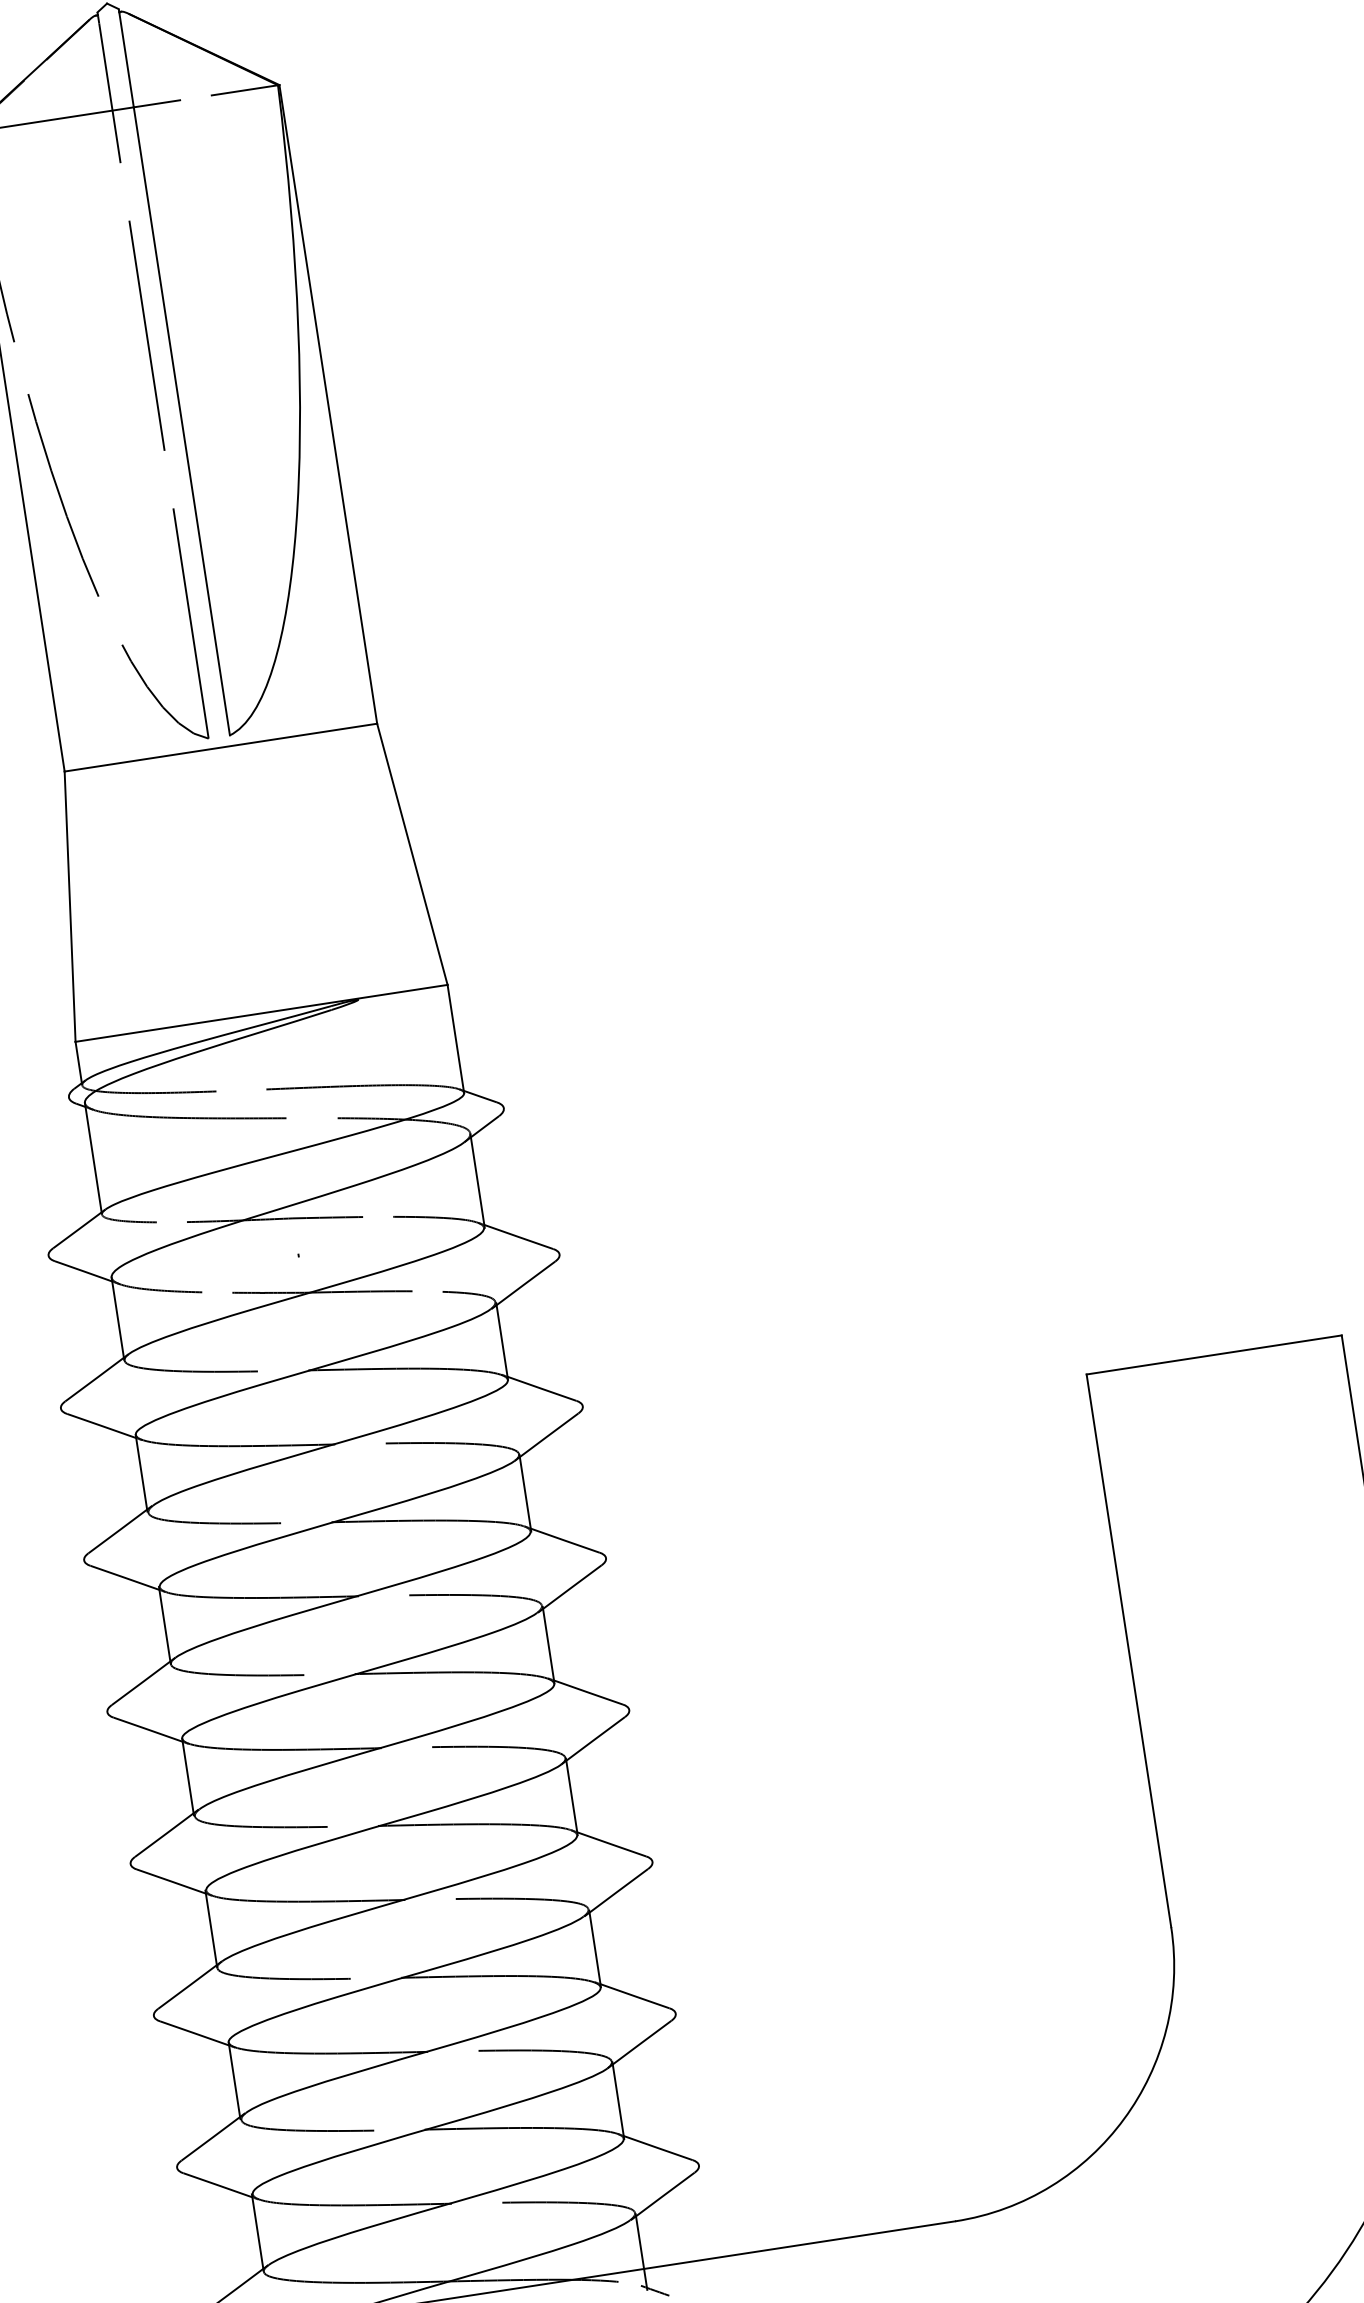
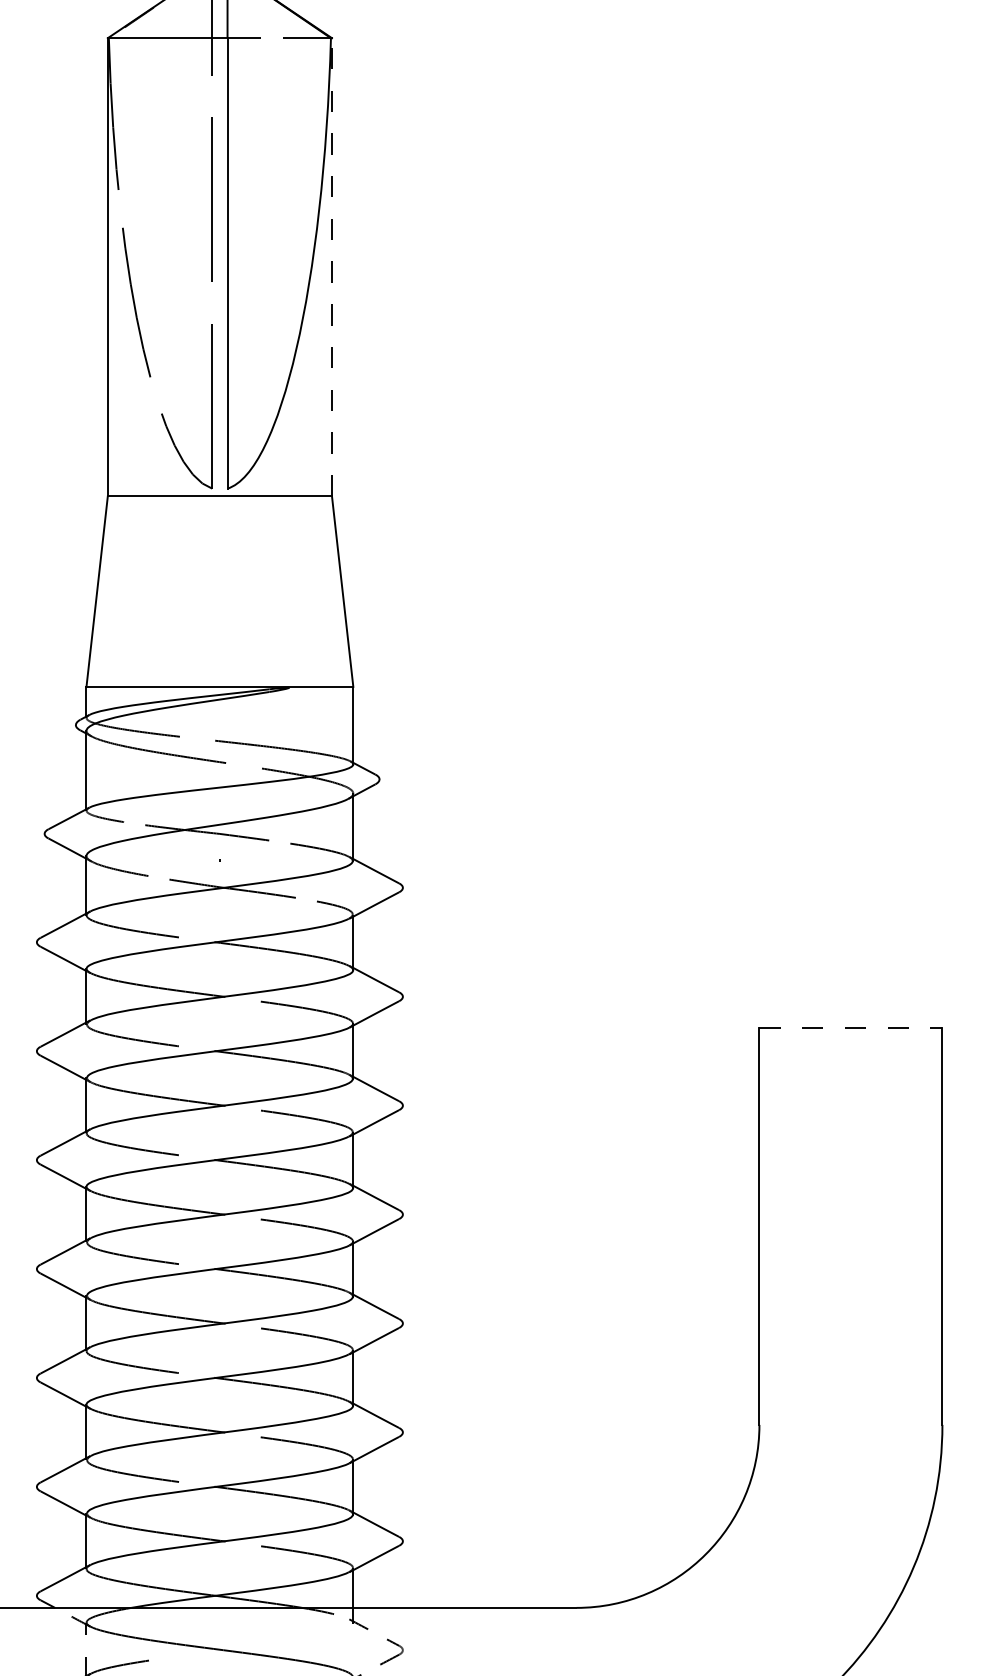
line: (327, 403) -> (331, 266), solid -> dashed
line: (1214, 1354) -> (851, 1028), solid -> dashed

